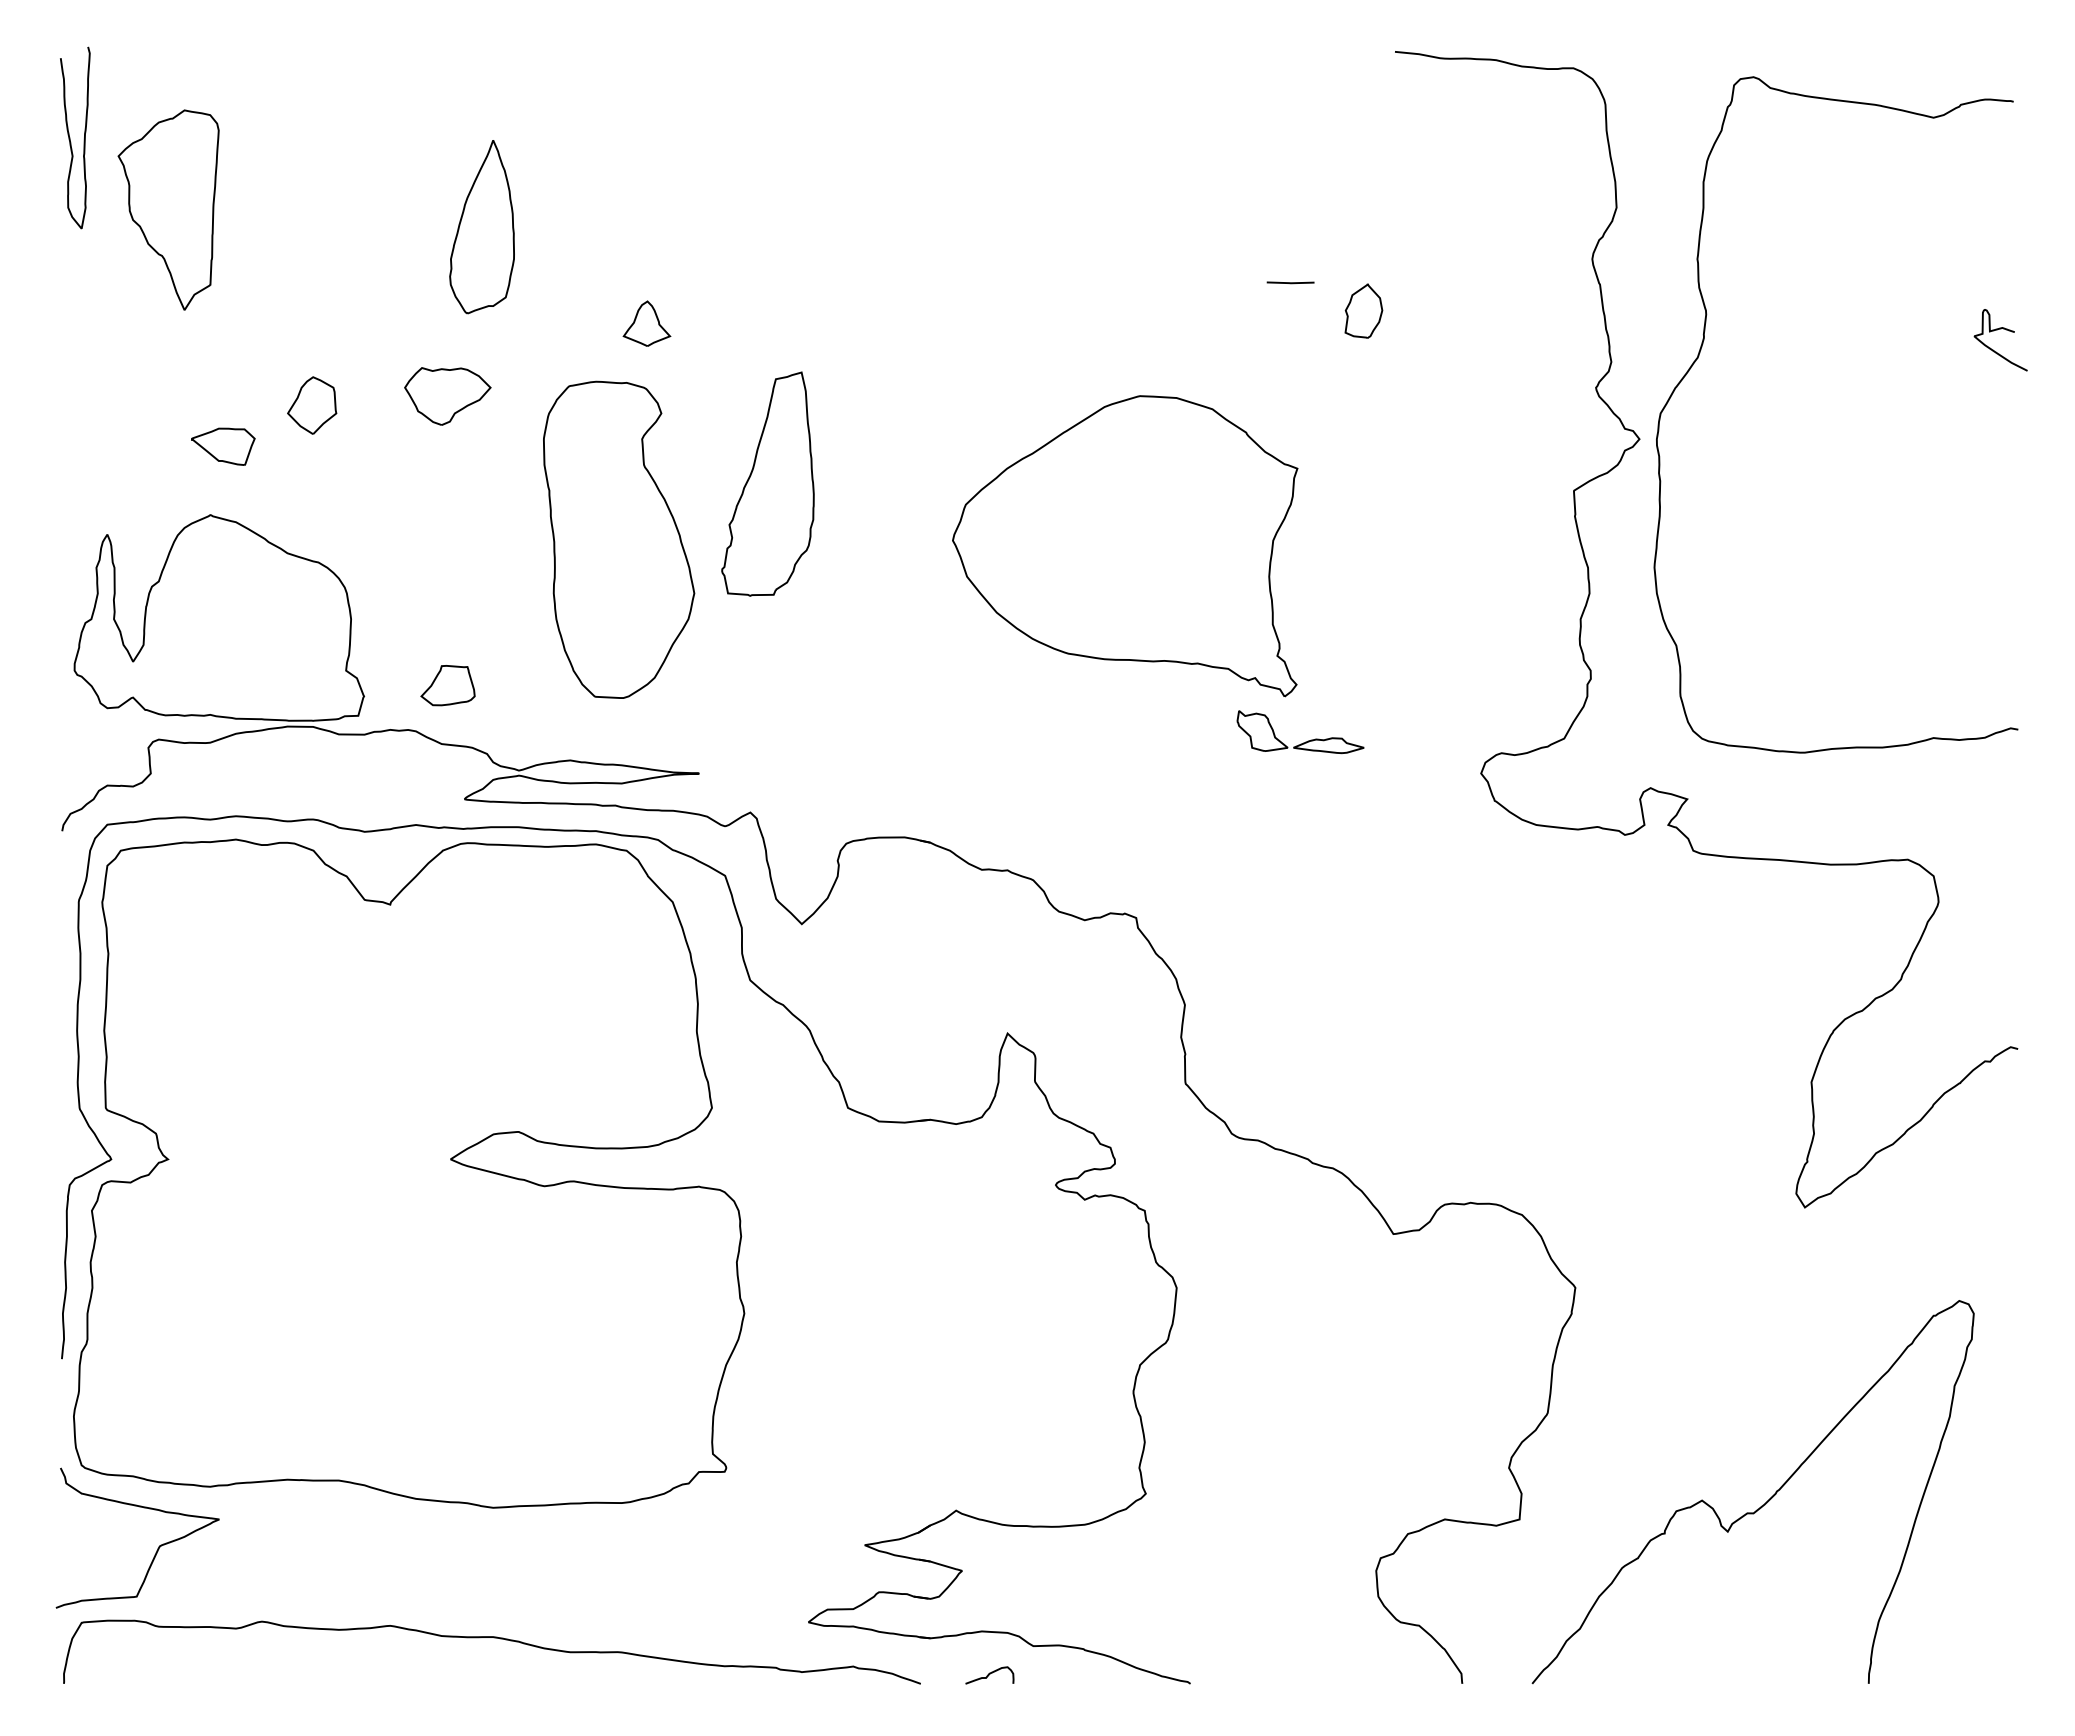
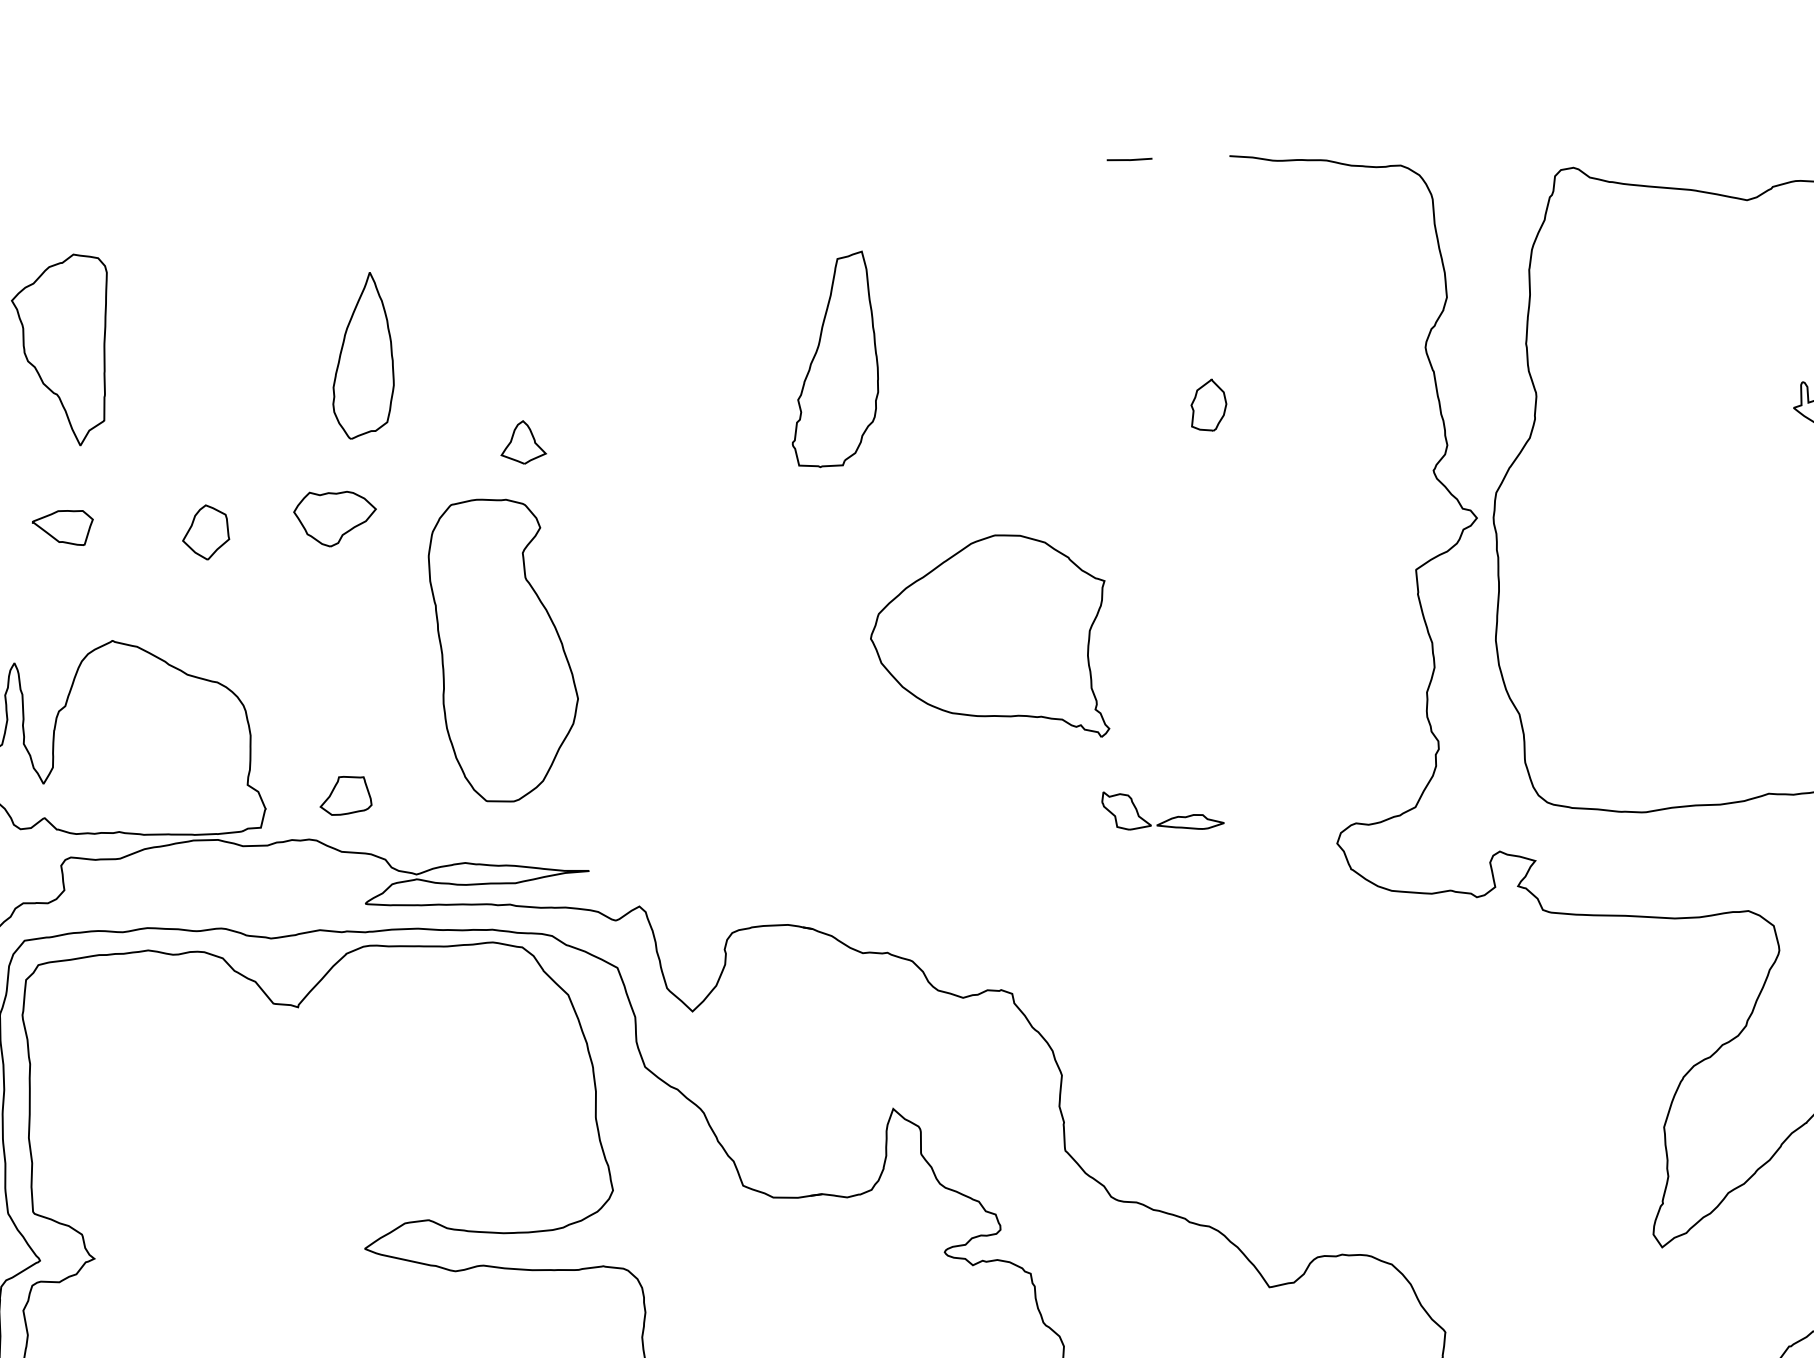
line: (1290, 282) -> (1129, 159), moved
part: (223, 446) -> (63, 528), moved
part: (767, 483) -> (833, 359), moved
part: (1125, 545) -> (988, 637), size x0.71

